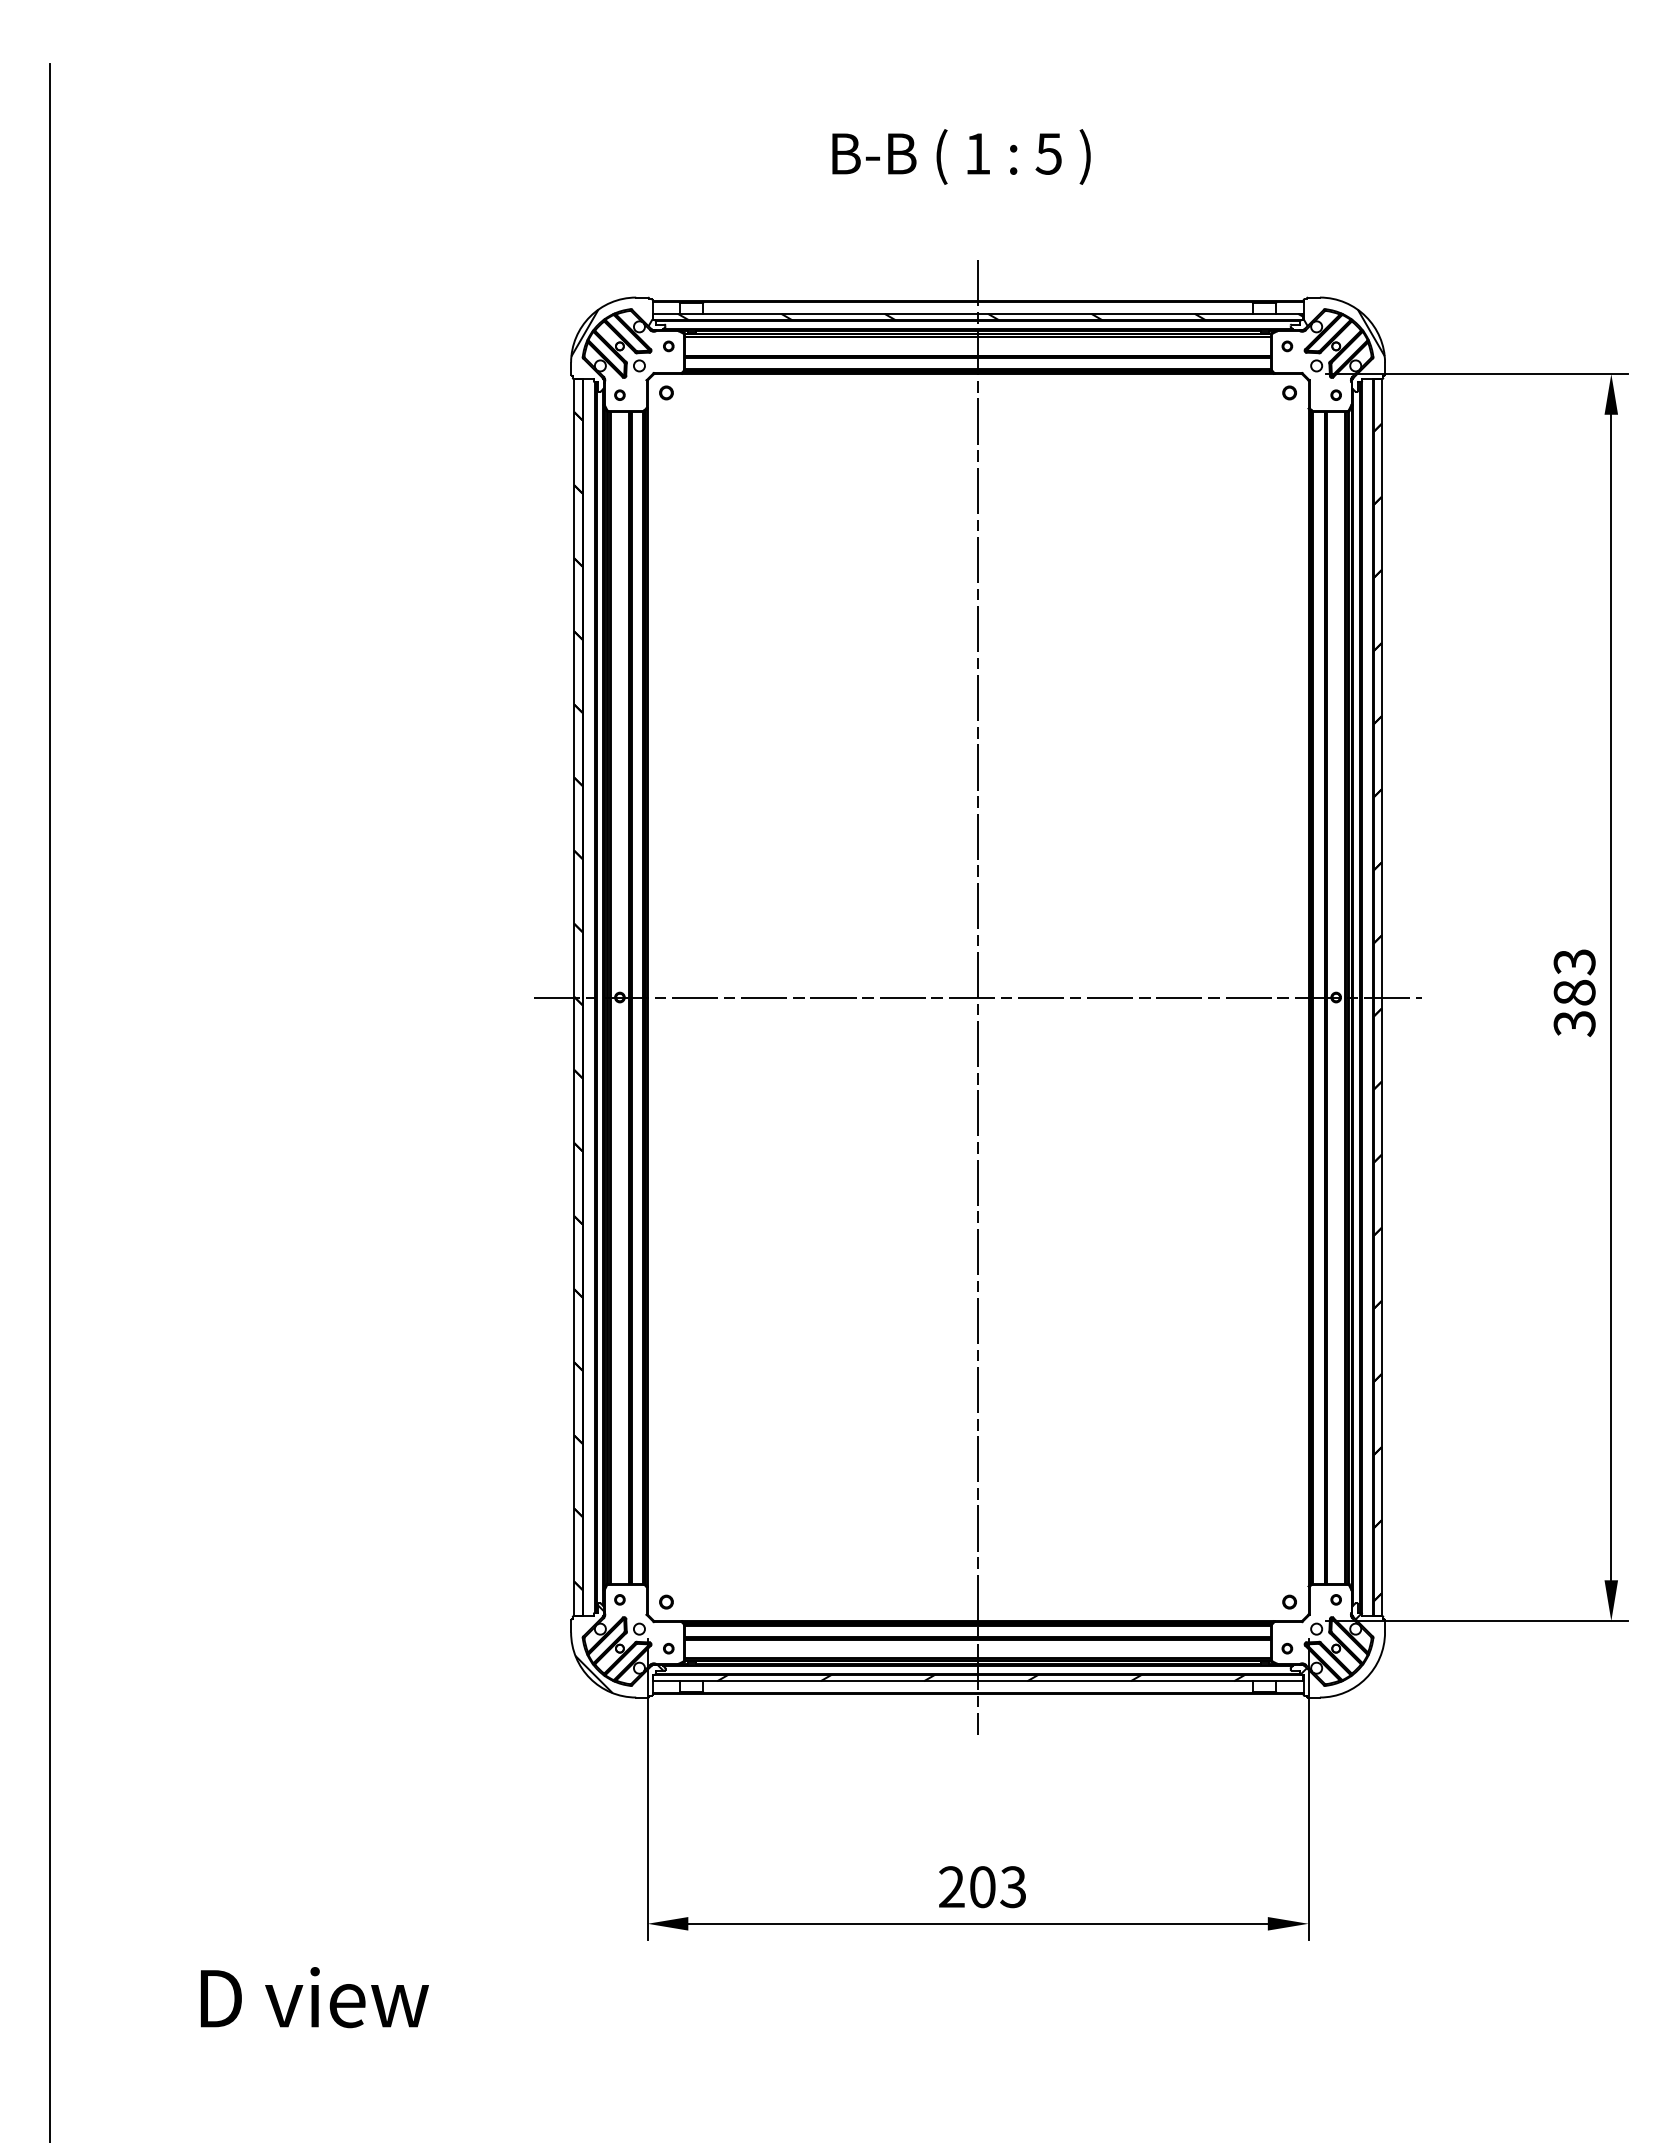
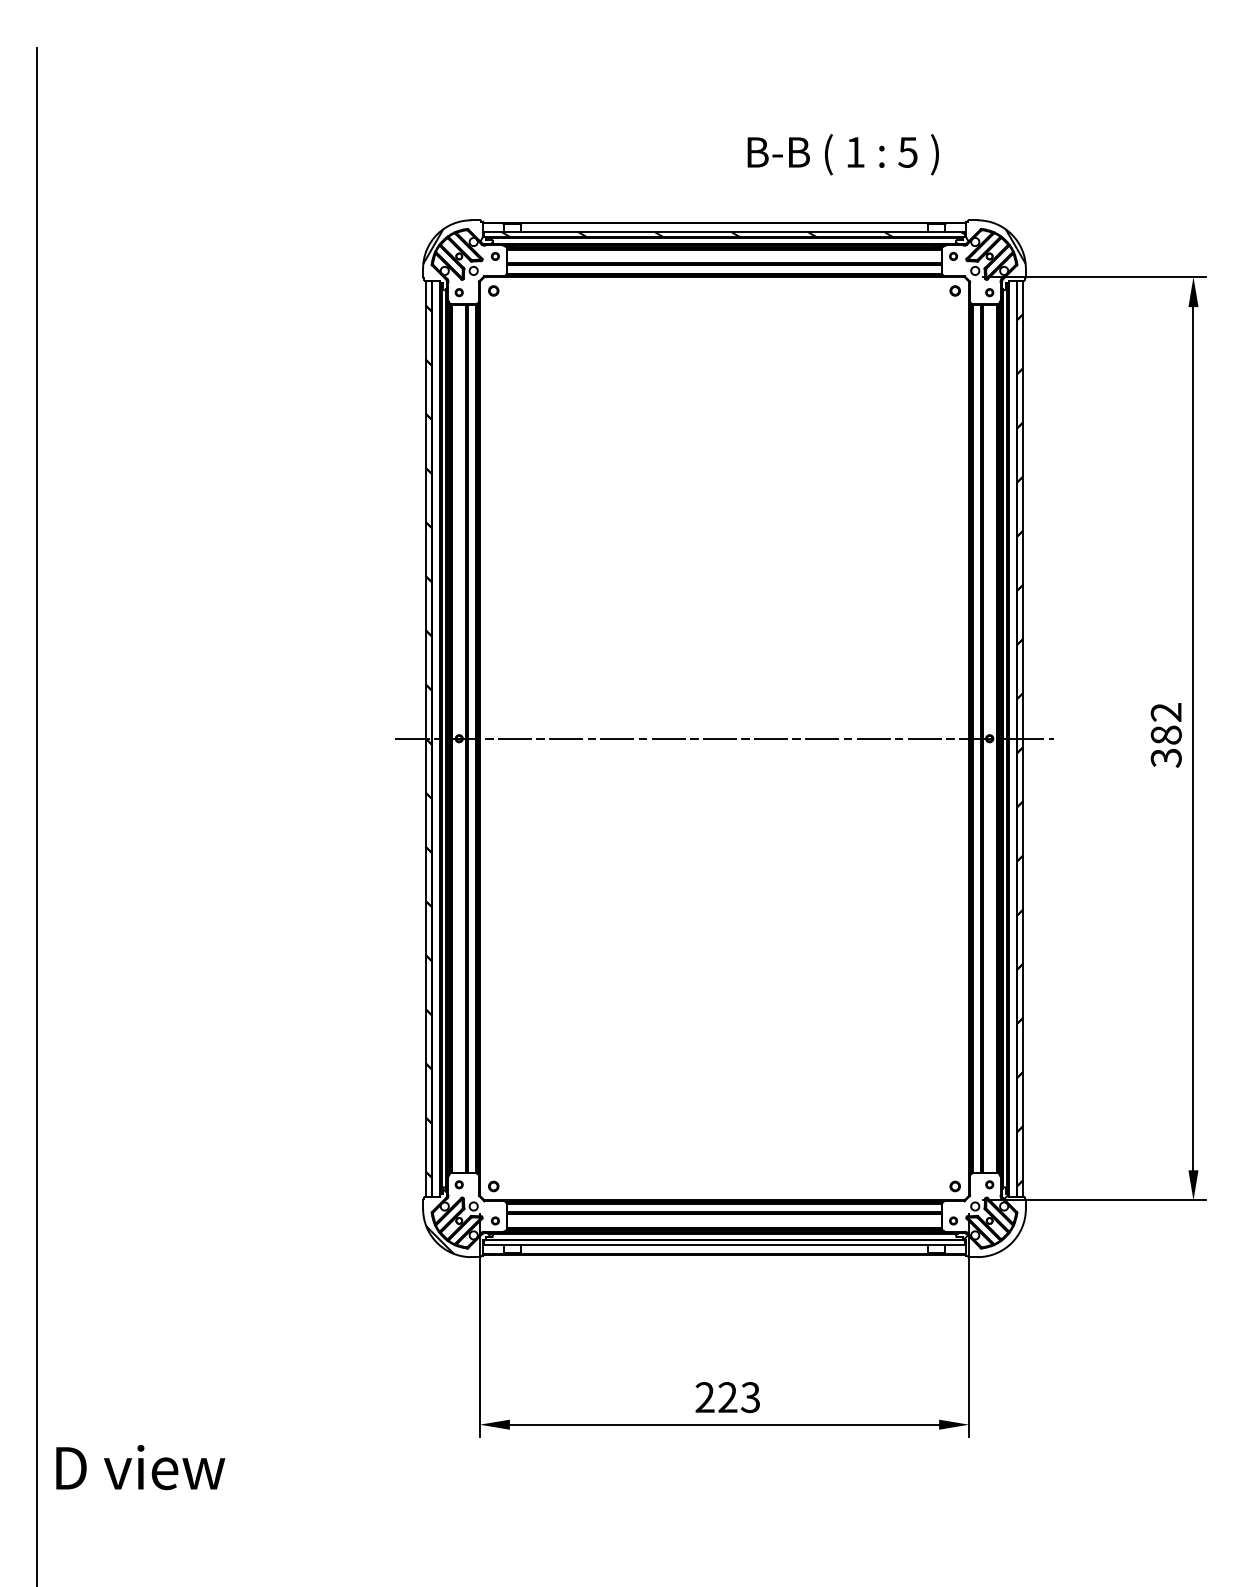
text: (961, 156) -> (843, 154), moved
text: (1574, 962) -> (1166, 712), 383 -> 382
line: (978, 997) -> (724, 738), removed
hatch: (981, 1677) -> (727, 1242), removed
text: (982, 1887) -> (727, 1397), 203 -> 223
text: (314, 1997) -> (140, 1467), moved

